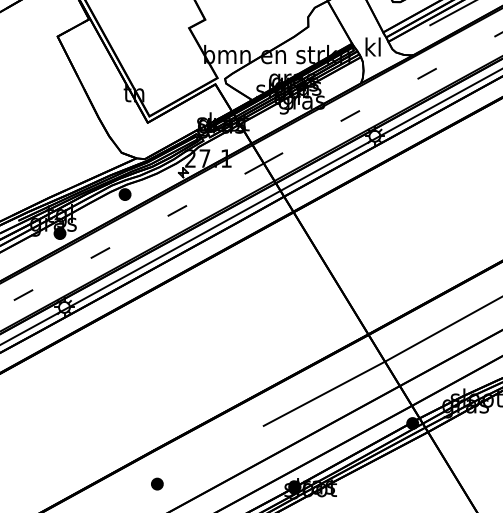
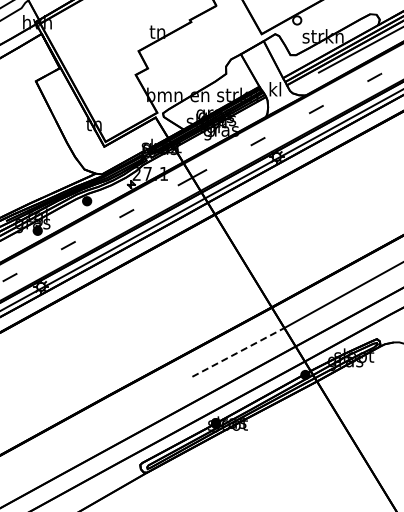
line: (324, 393) -> (238, 352), solid -> dashed
part: (157, 483) -> (111, 420), removed

